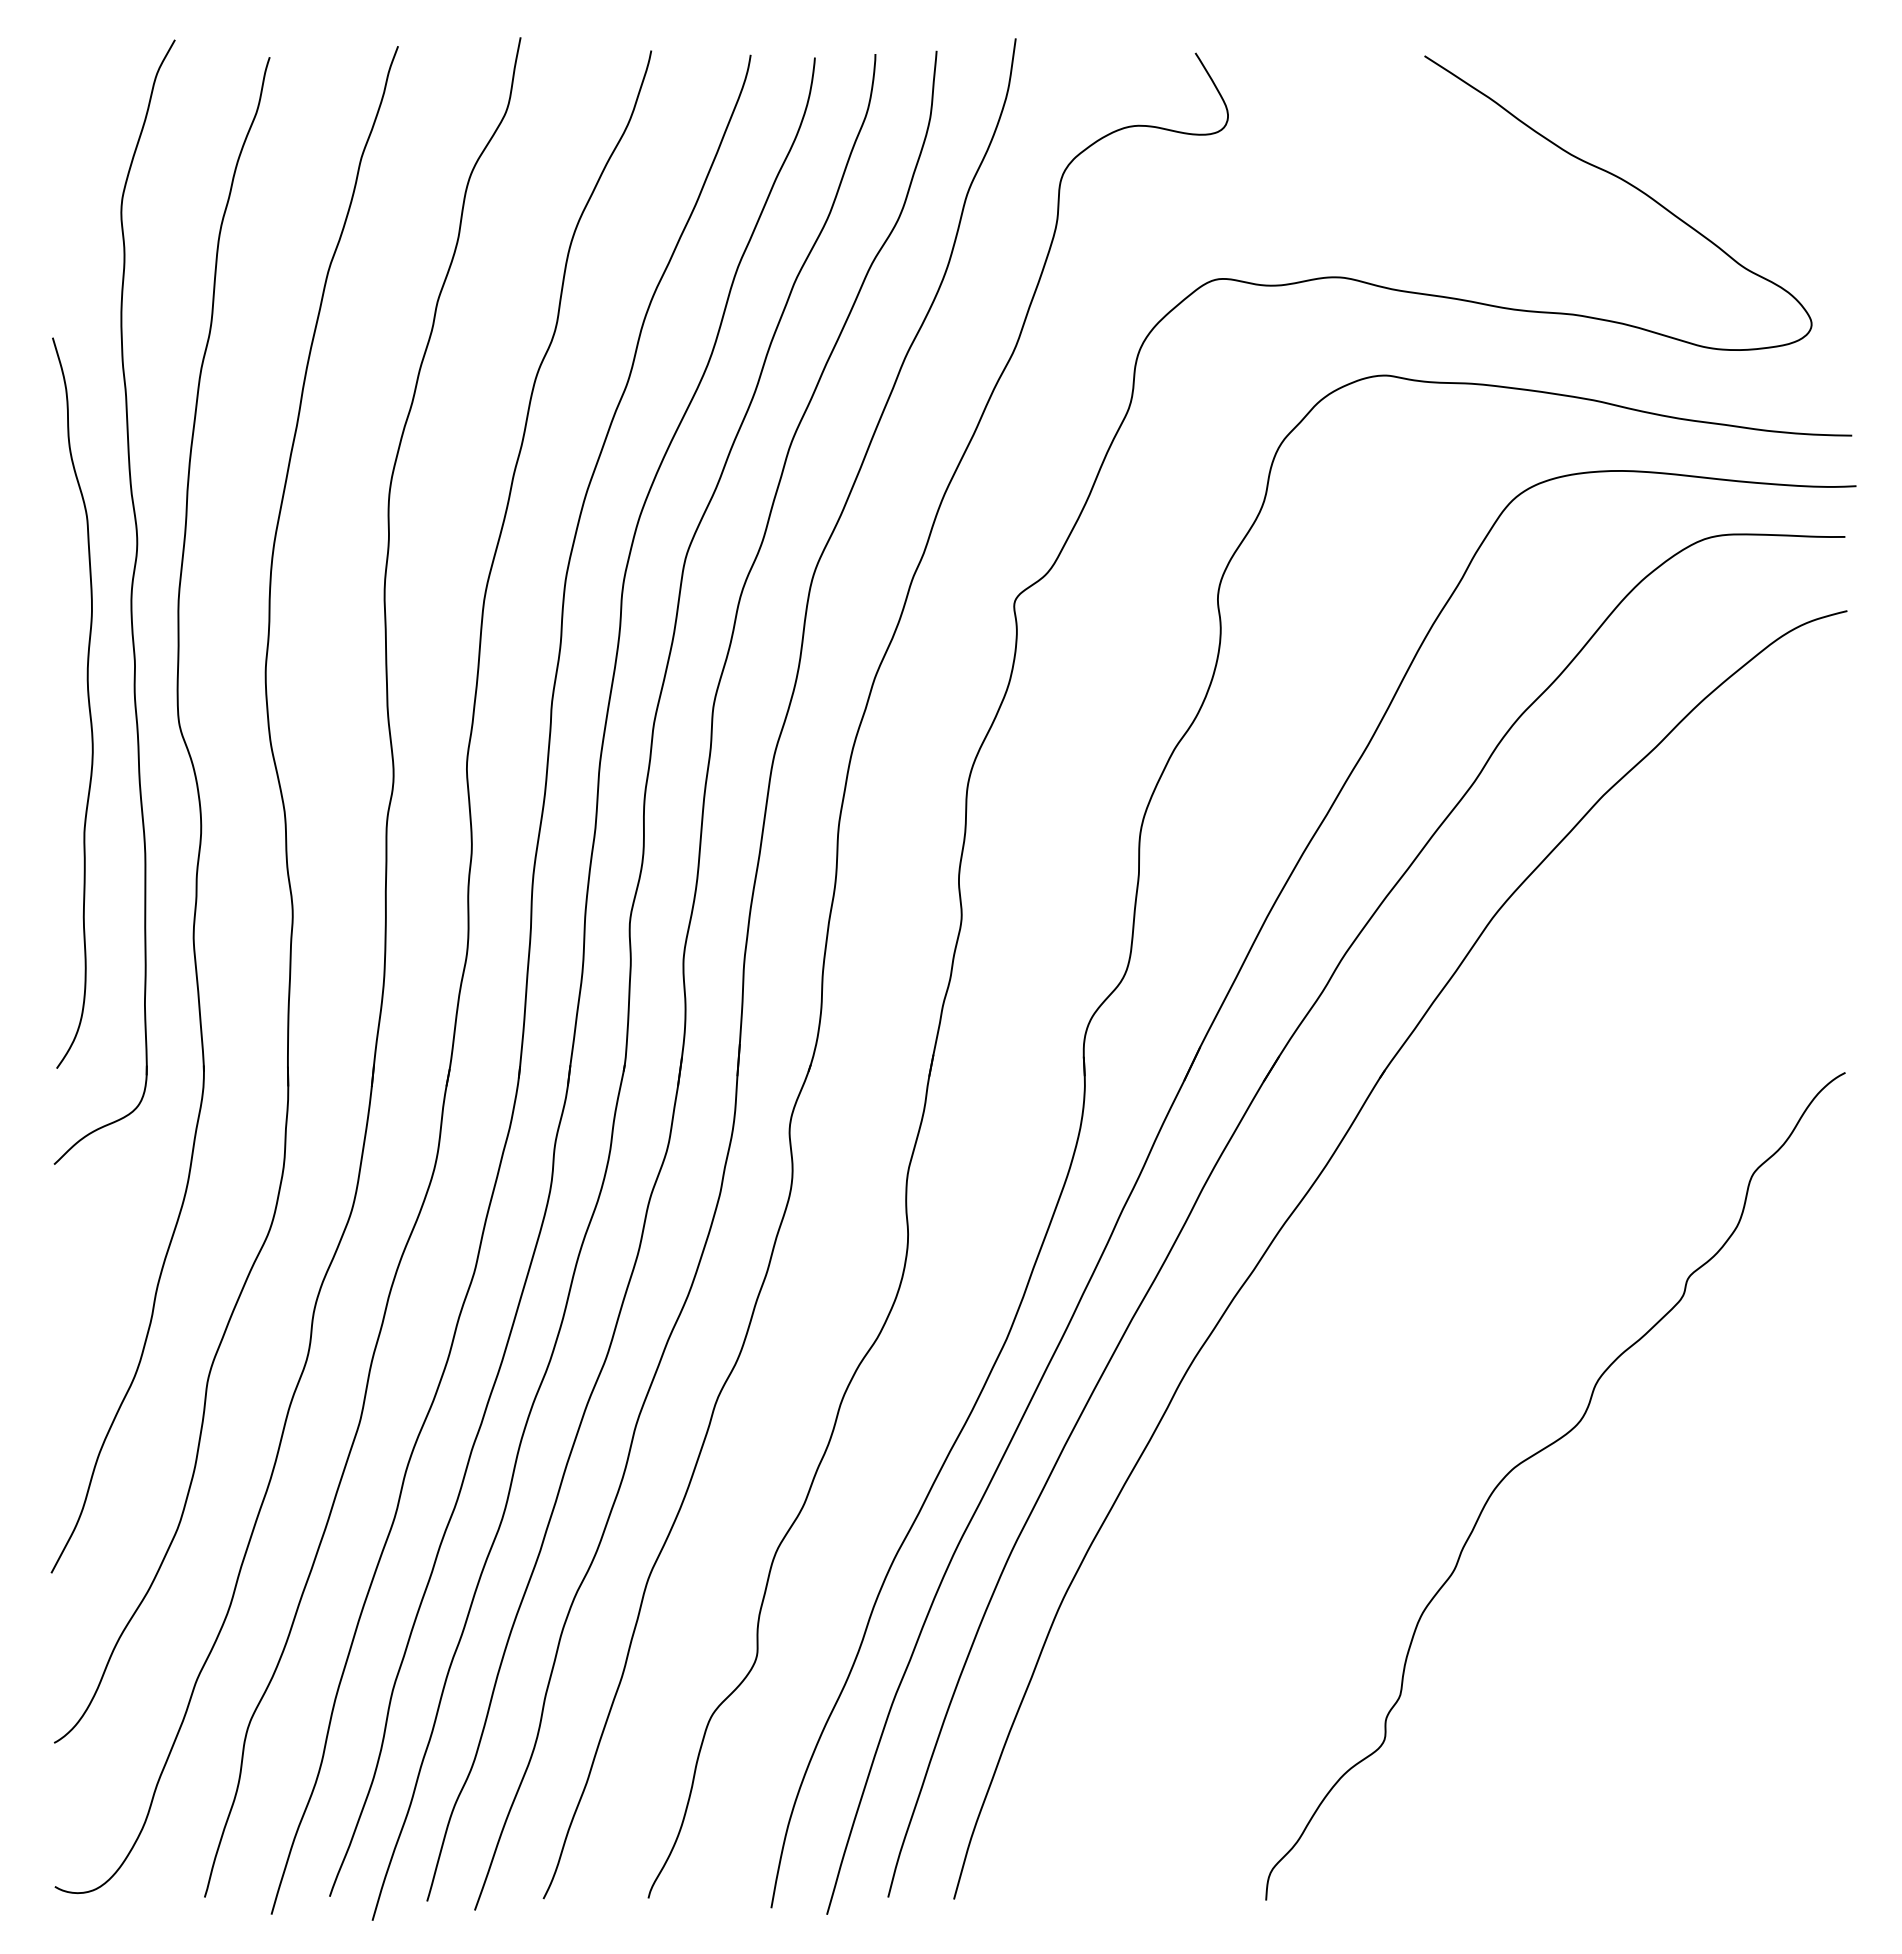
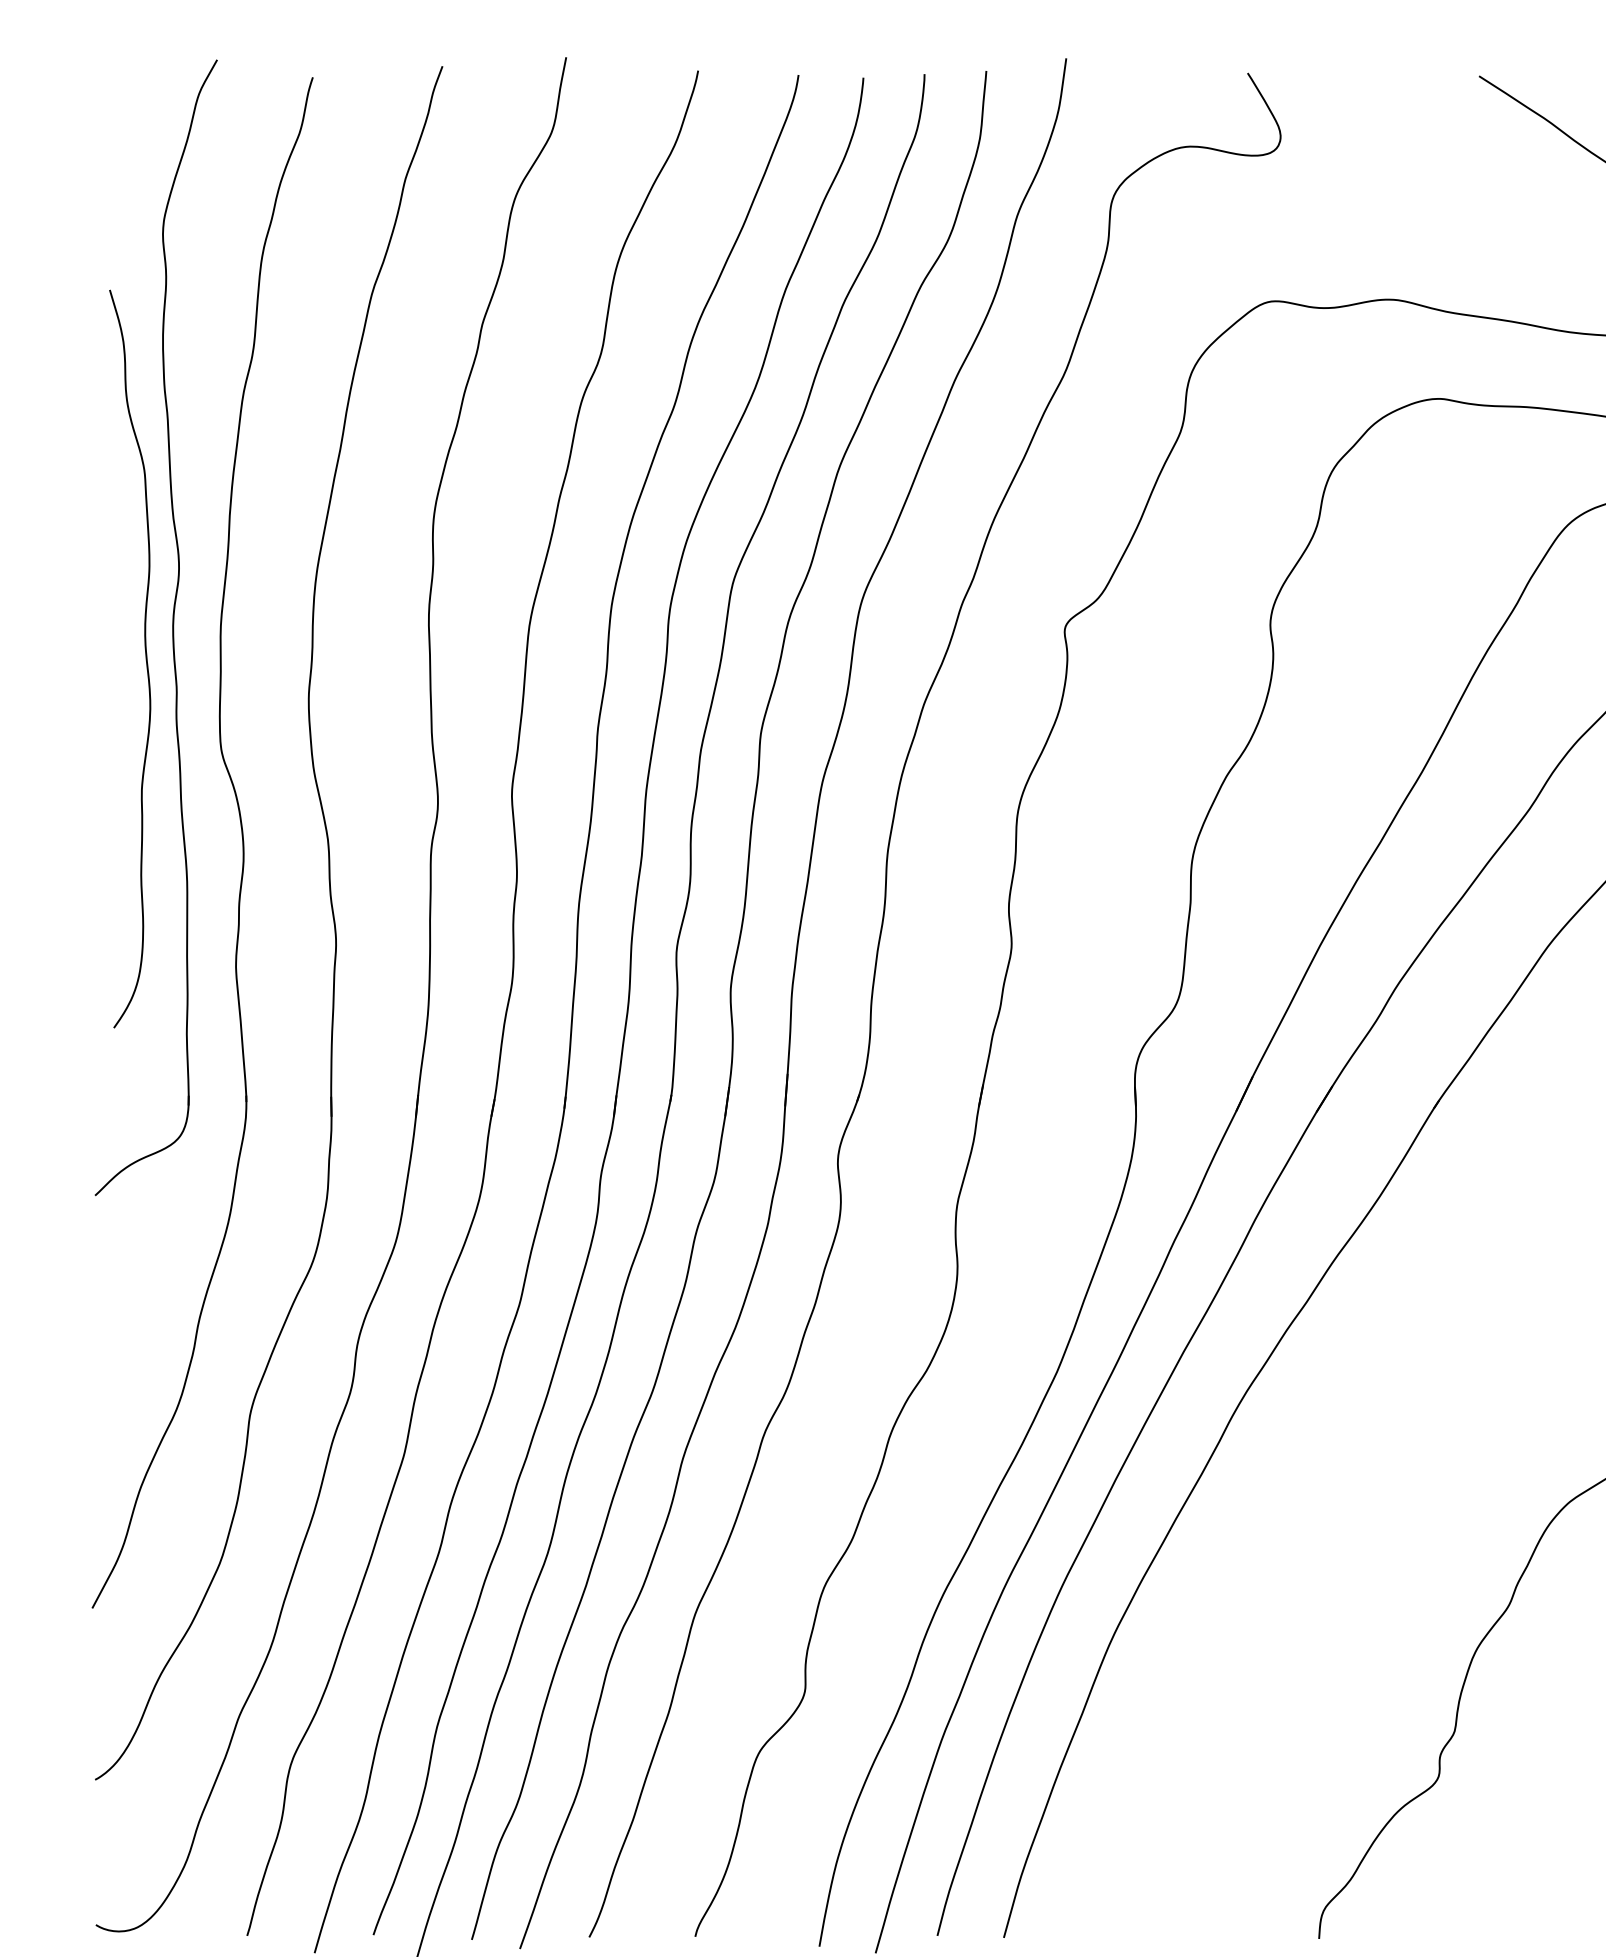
curve: (87, 698) -> (144, 654), moved

